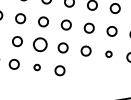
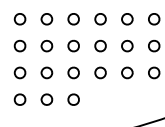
part: (40, 44) -> (46, 72), size x0.71
part: (109, 53) -> (127, 72), size x1.67
part: (36, 67) -> (46, 99), size x1.67

